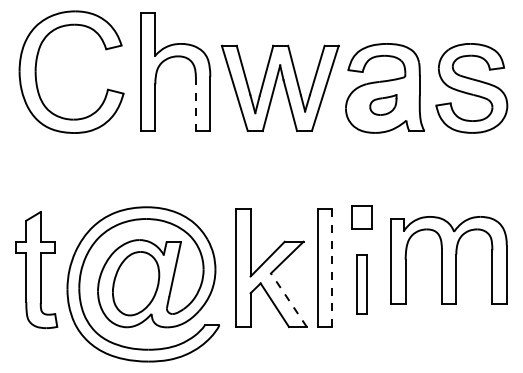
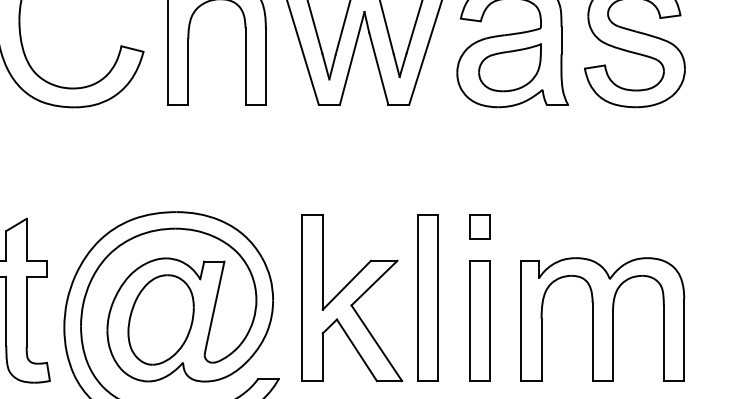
line: (195, 104) -> (244, 67), dashed -> solid
part: (383, 104) -> (510, 67), size x1.67
part: (361, 217) -> (479, 226), size x0.71
part: (448, 260) -> (601, 319), moved
line: (332, 268) -> (438, 298), dashed -> solid
part: (361, 284) -> (479, 321), size x1.43
line: (288, 299) -> (376, 342), dashed -> solid

